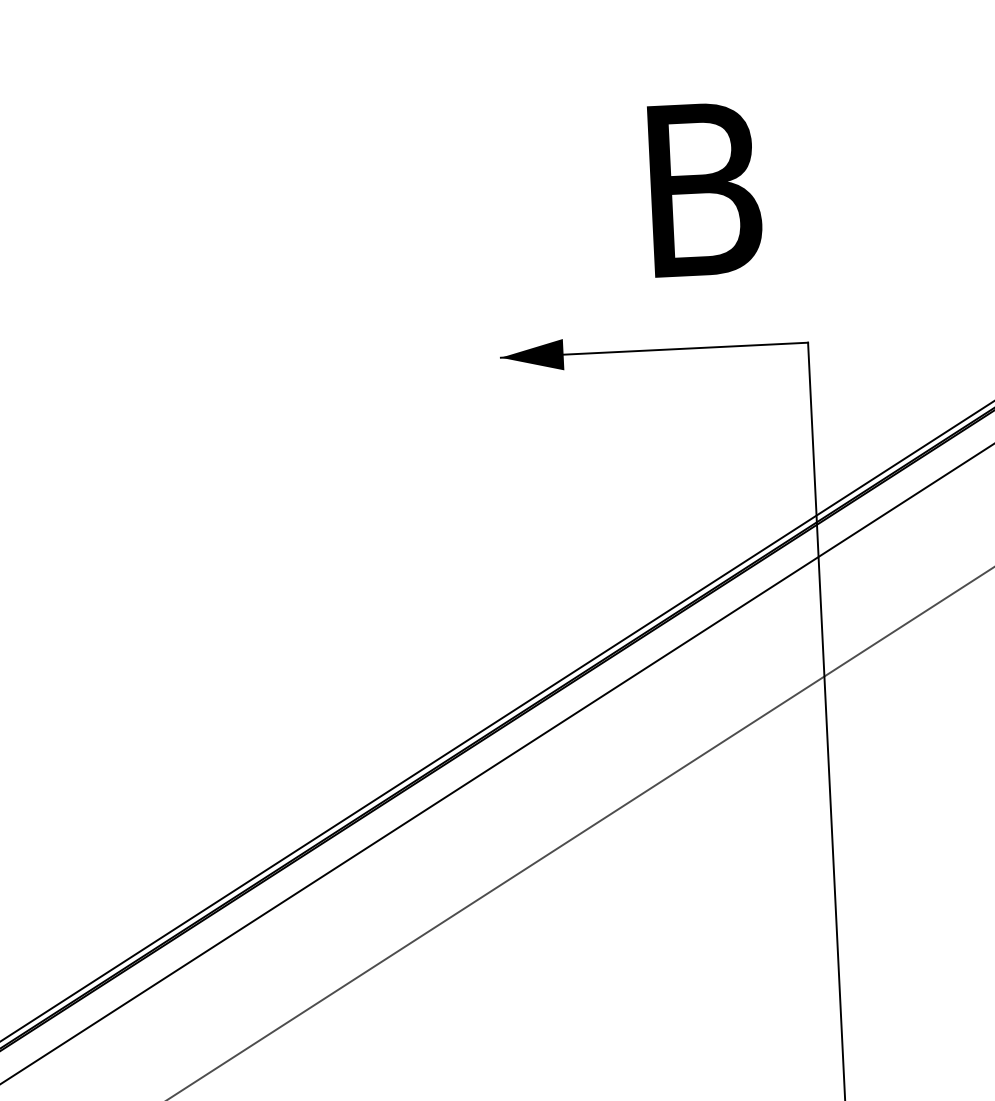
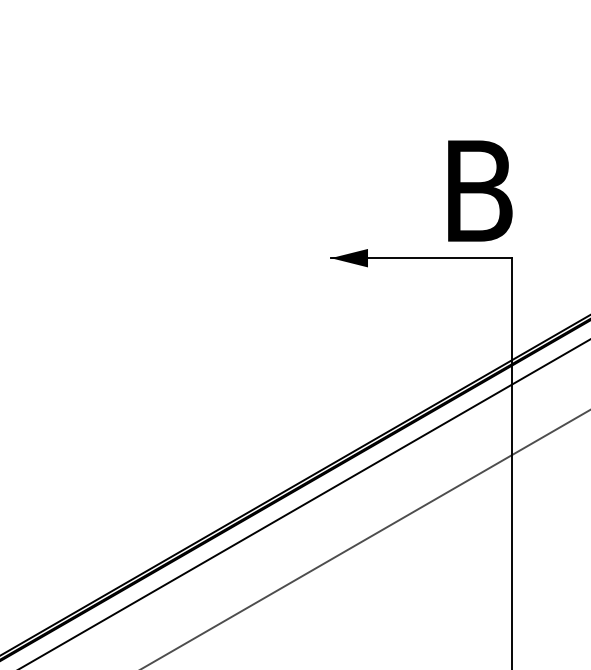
text: (705, 188) -> (480, 190), moved

